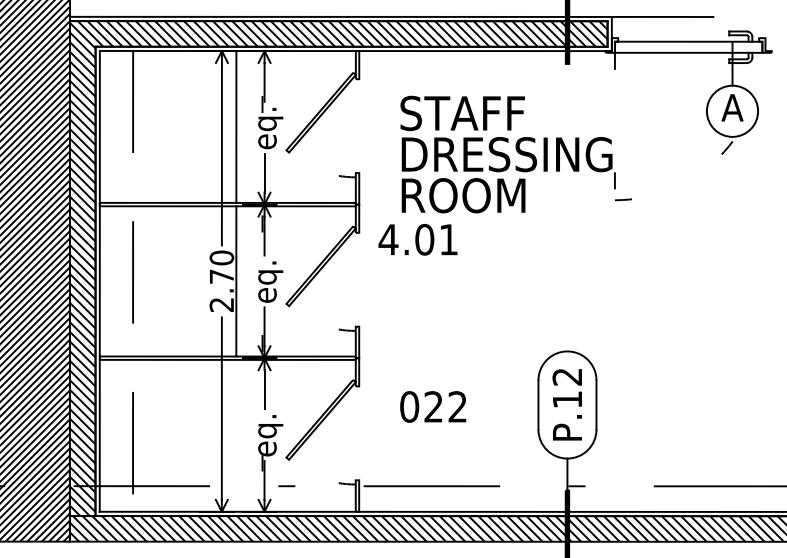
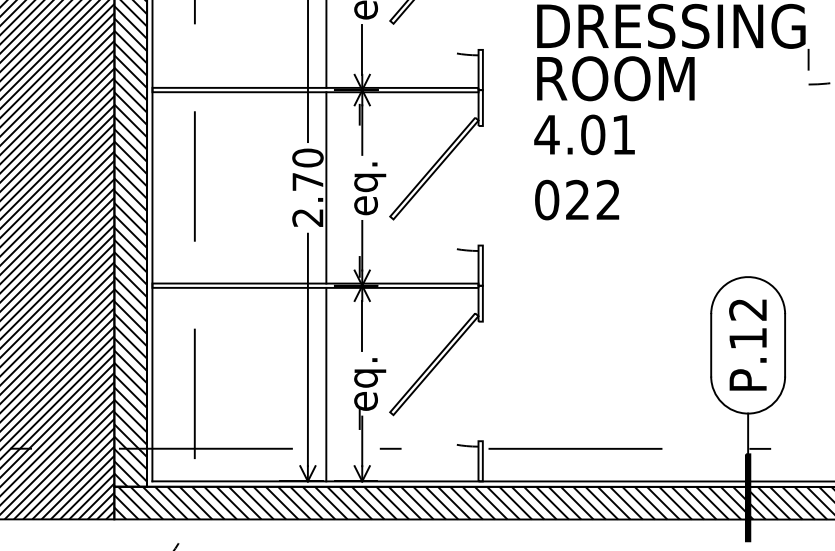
text: (417, 239) -> (583, 134), moved
text: (433, 406) -> (577, 199), moved
line: (236, 435) -> (326, 384), added

